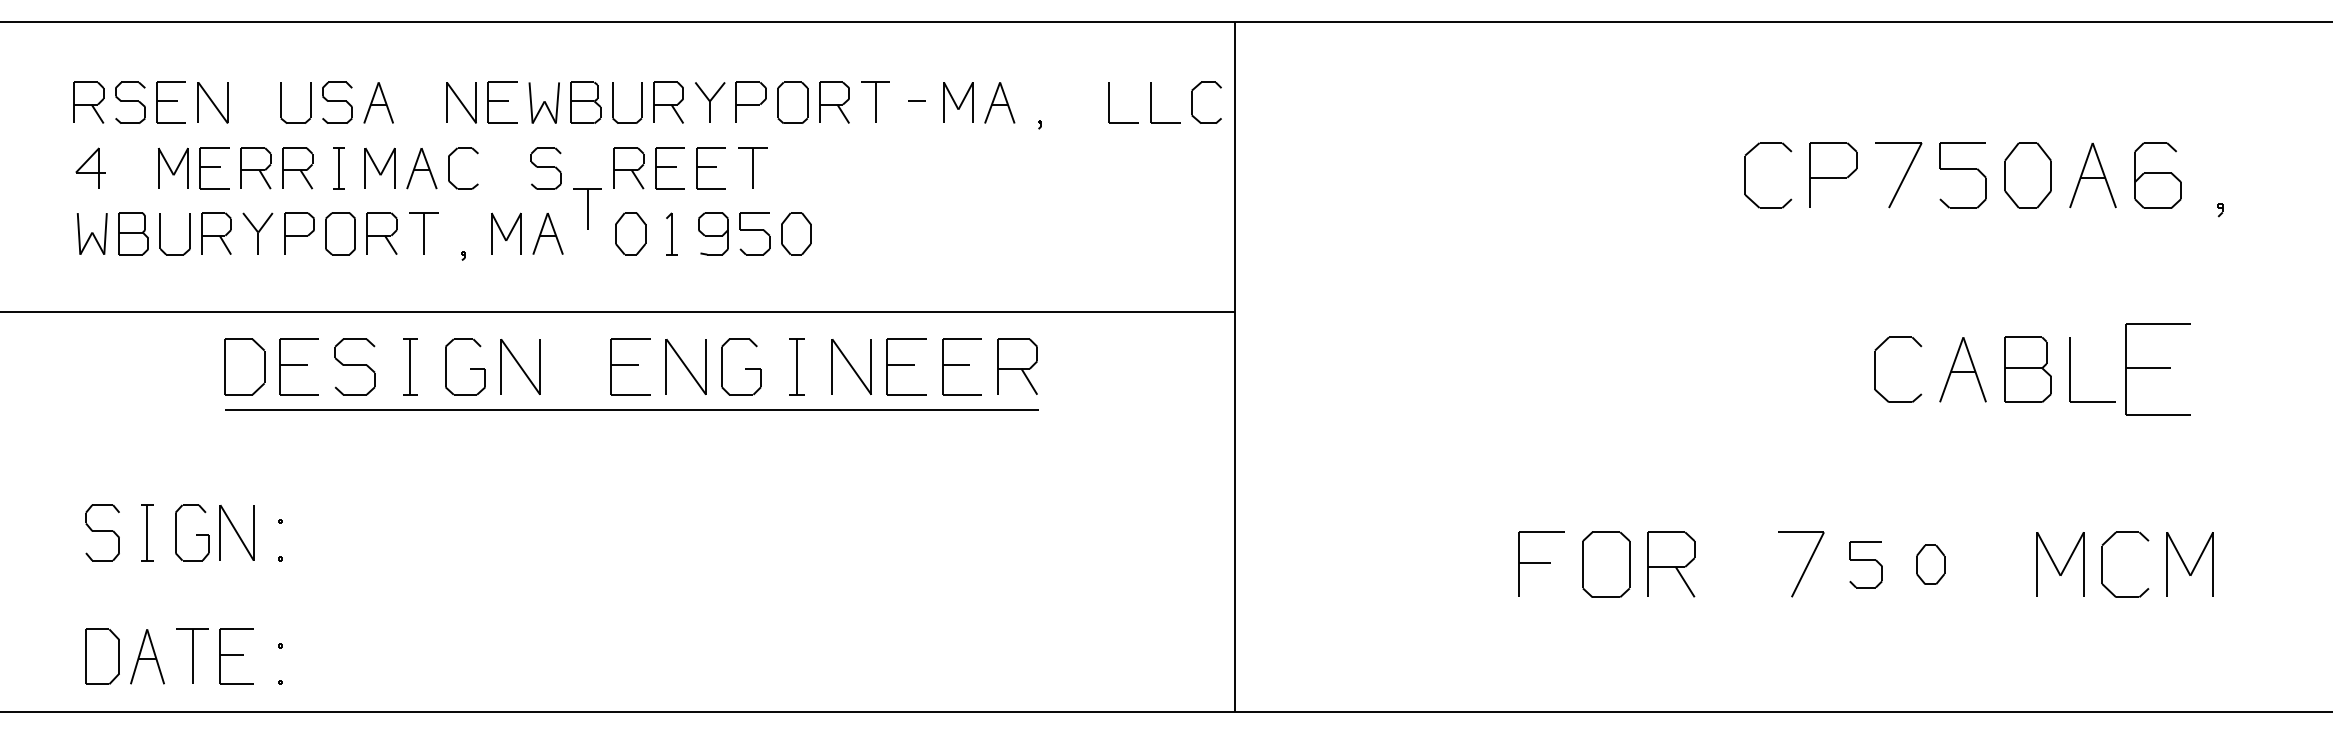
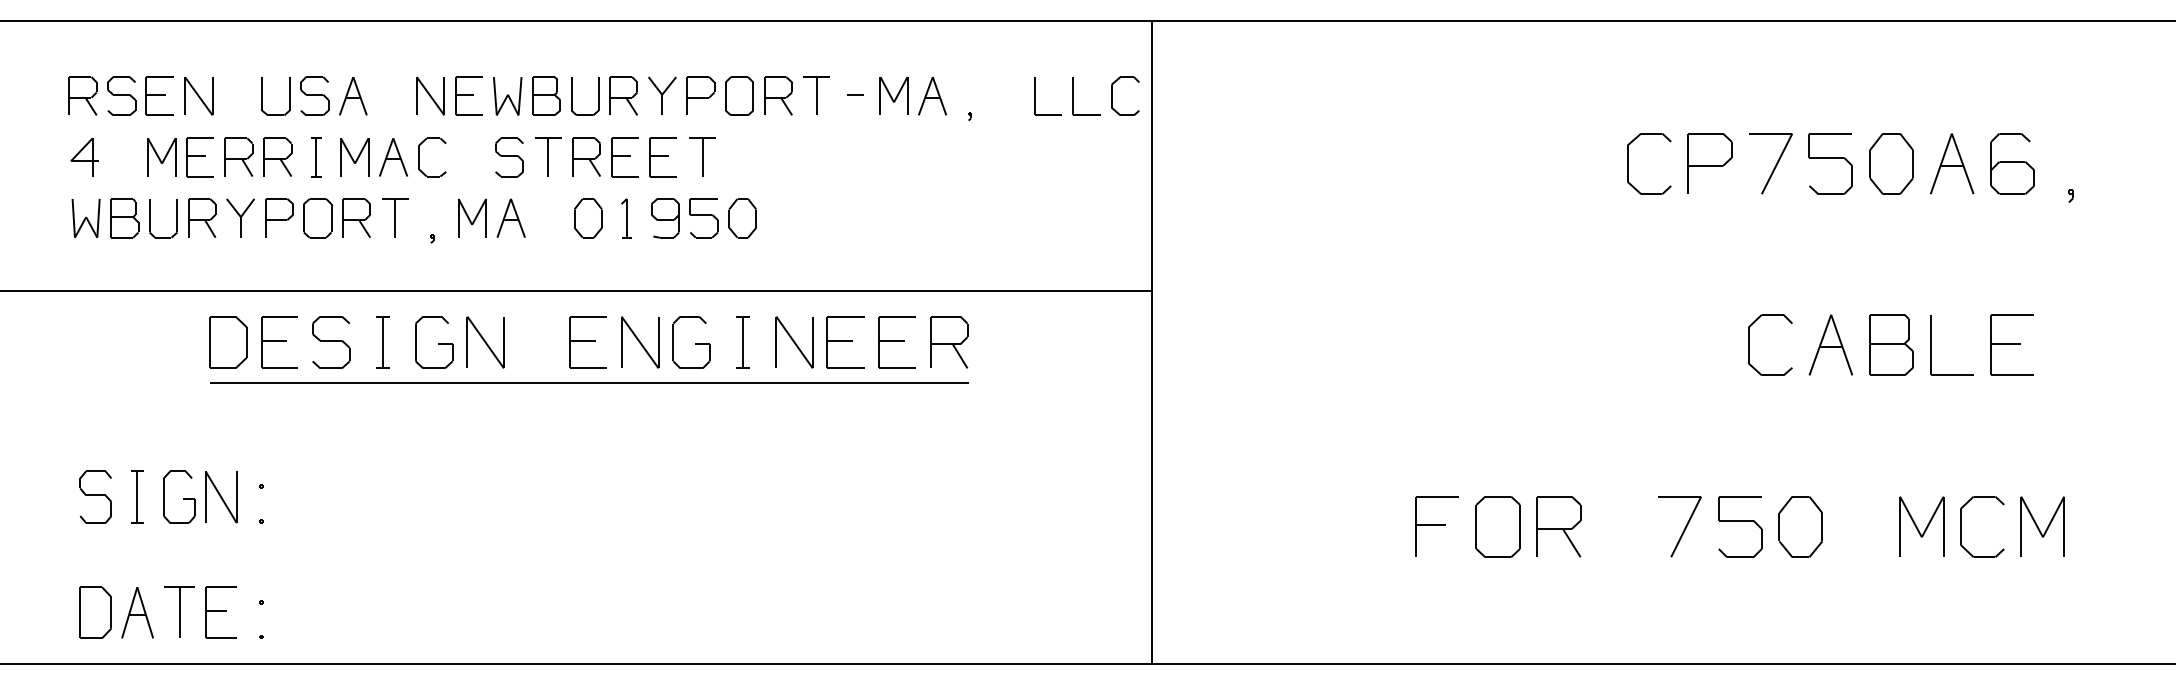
part: (588, 208) -> (548, 156), moved
part: (2156, 369) -> (2011, 344), size x0.71
part: (1866, 564) -> (1740, 526), size x1.43
part: (1930, 564) -> (1800, 526), size x1.67

